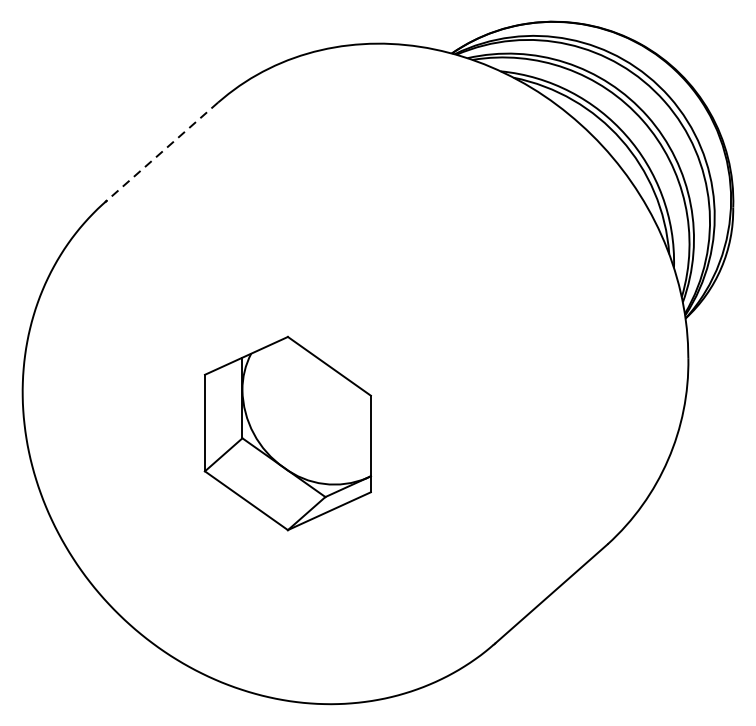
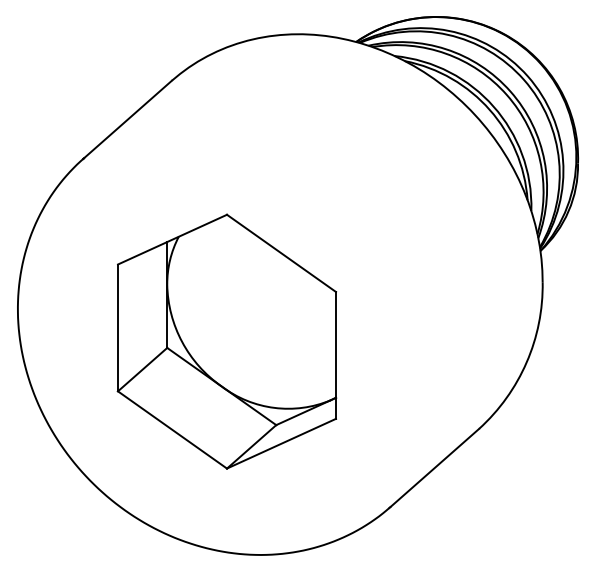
line: (161, 153) -> (127, 120), dashed -> solid
part: (287, 433) -> (226, 341), size x1.67

